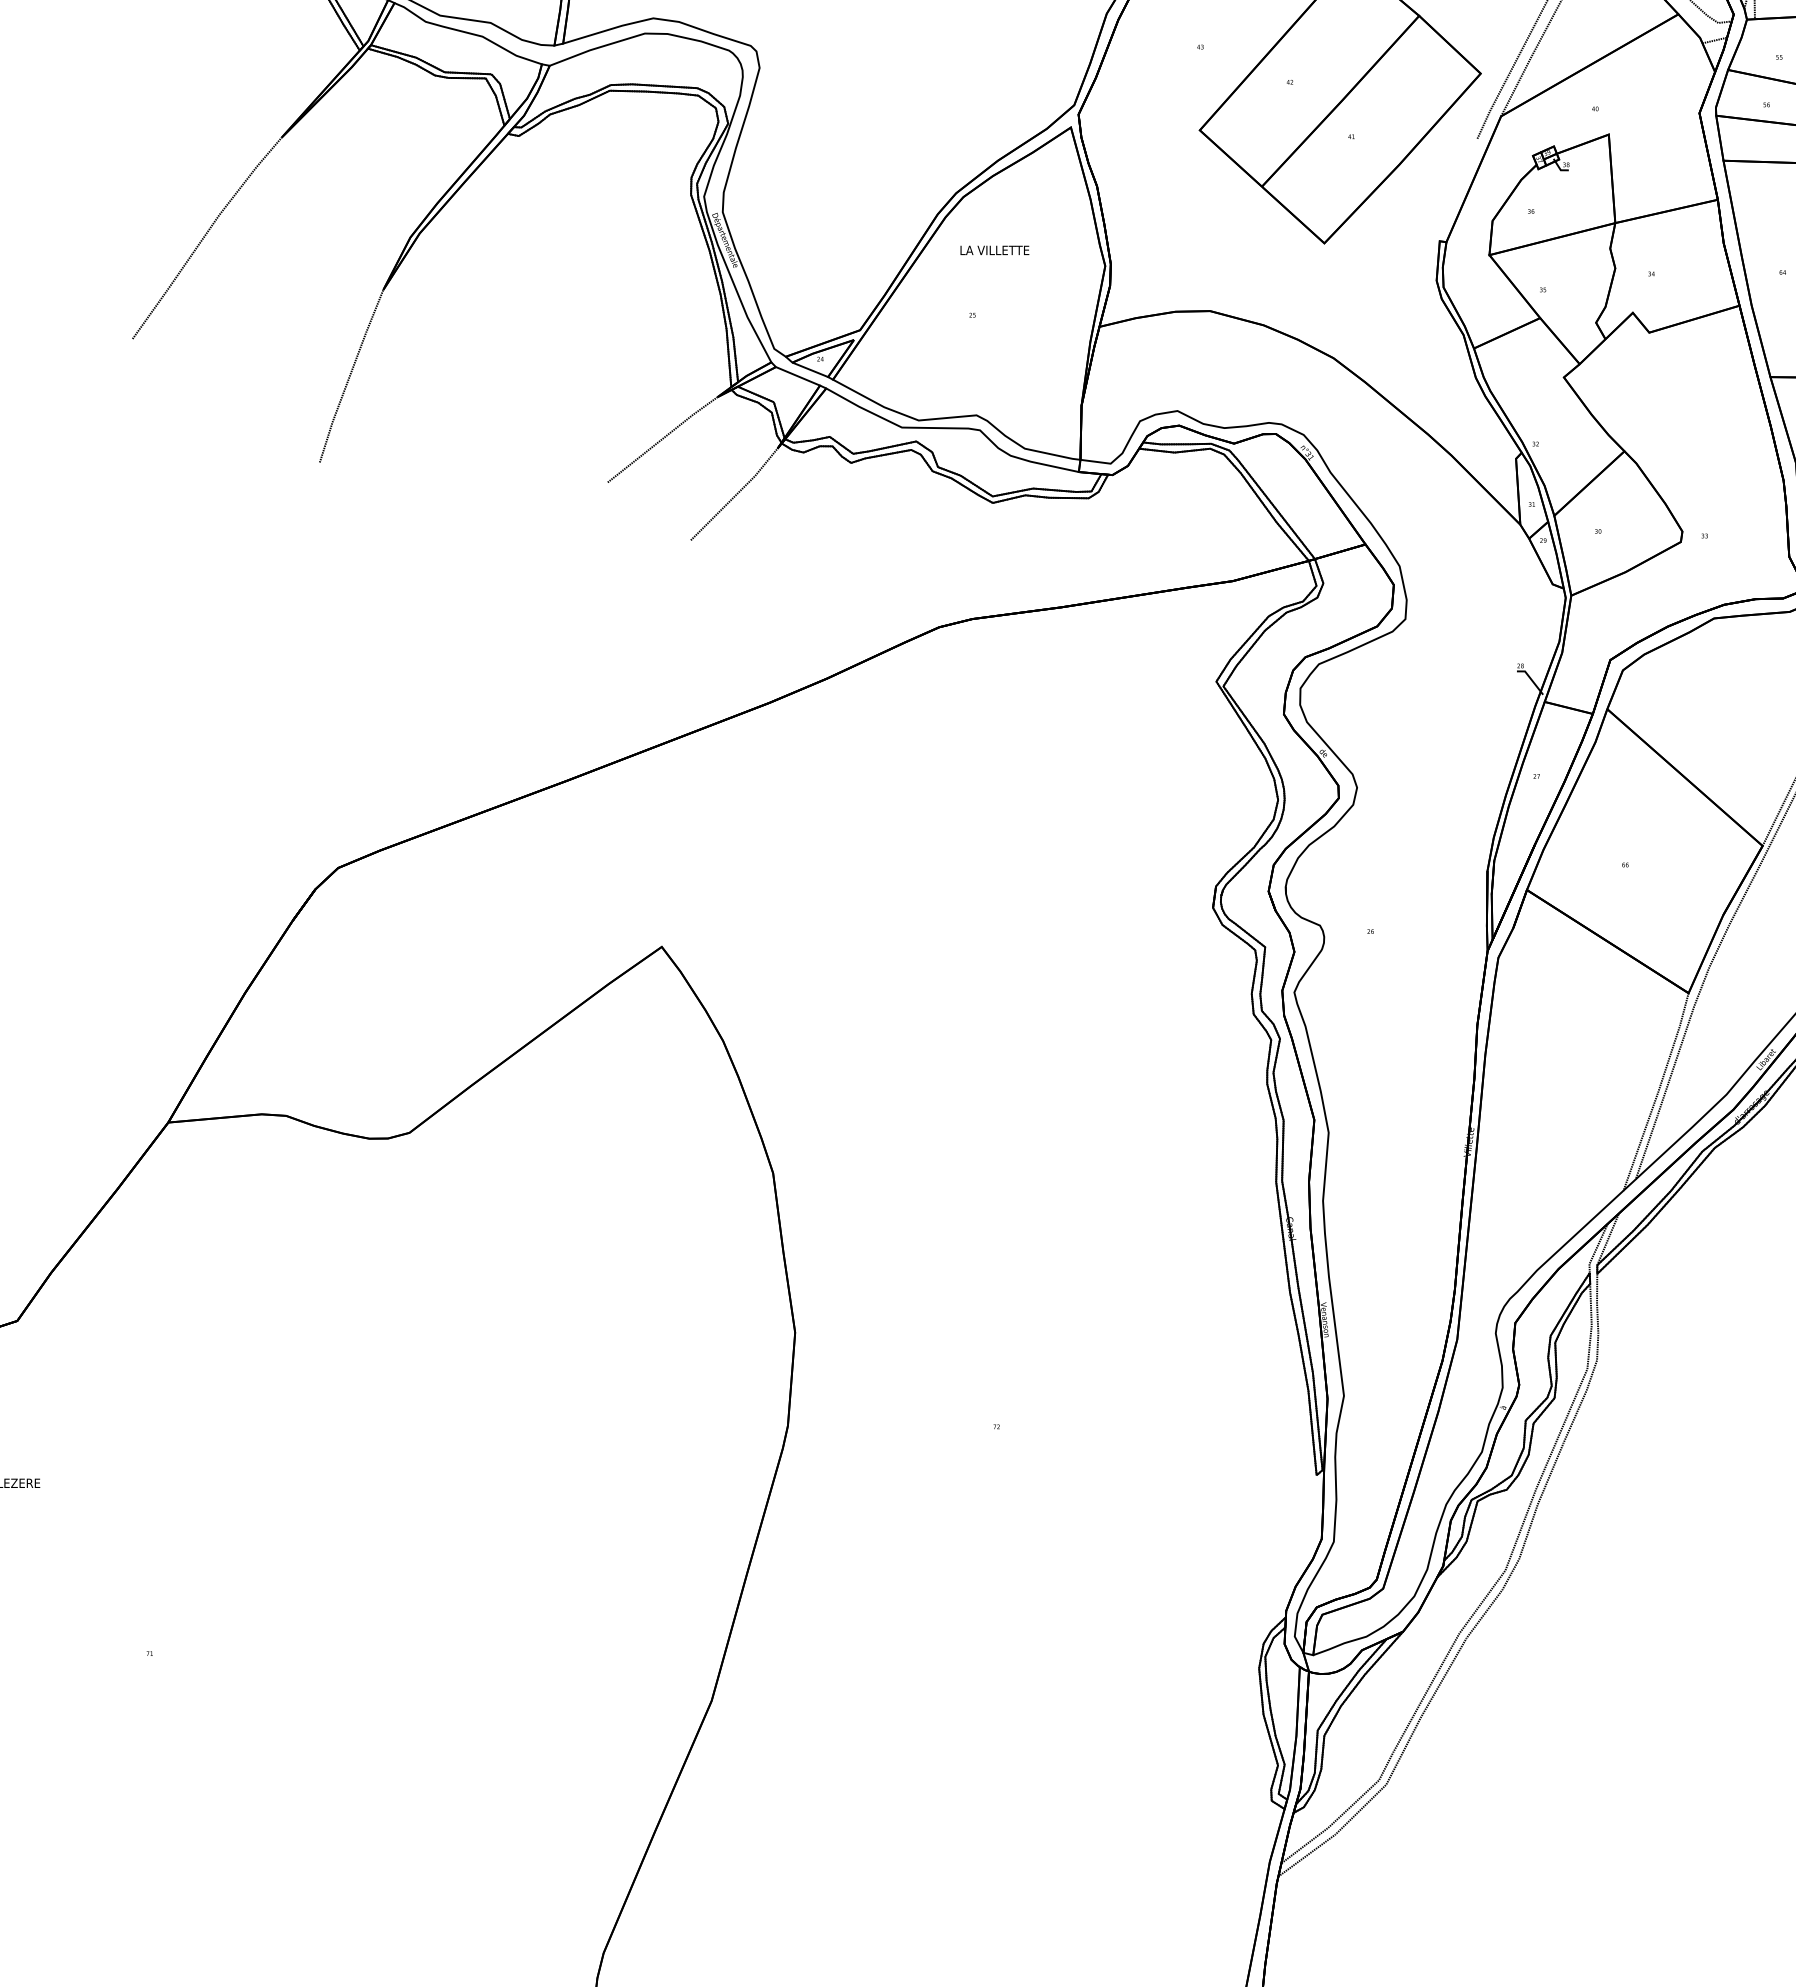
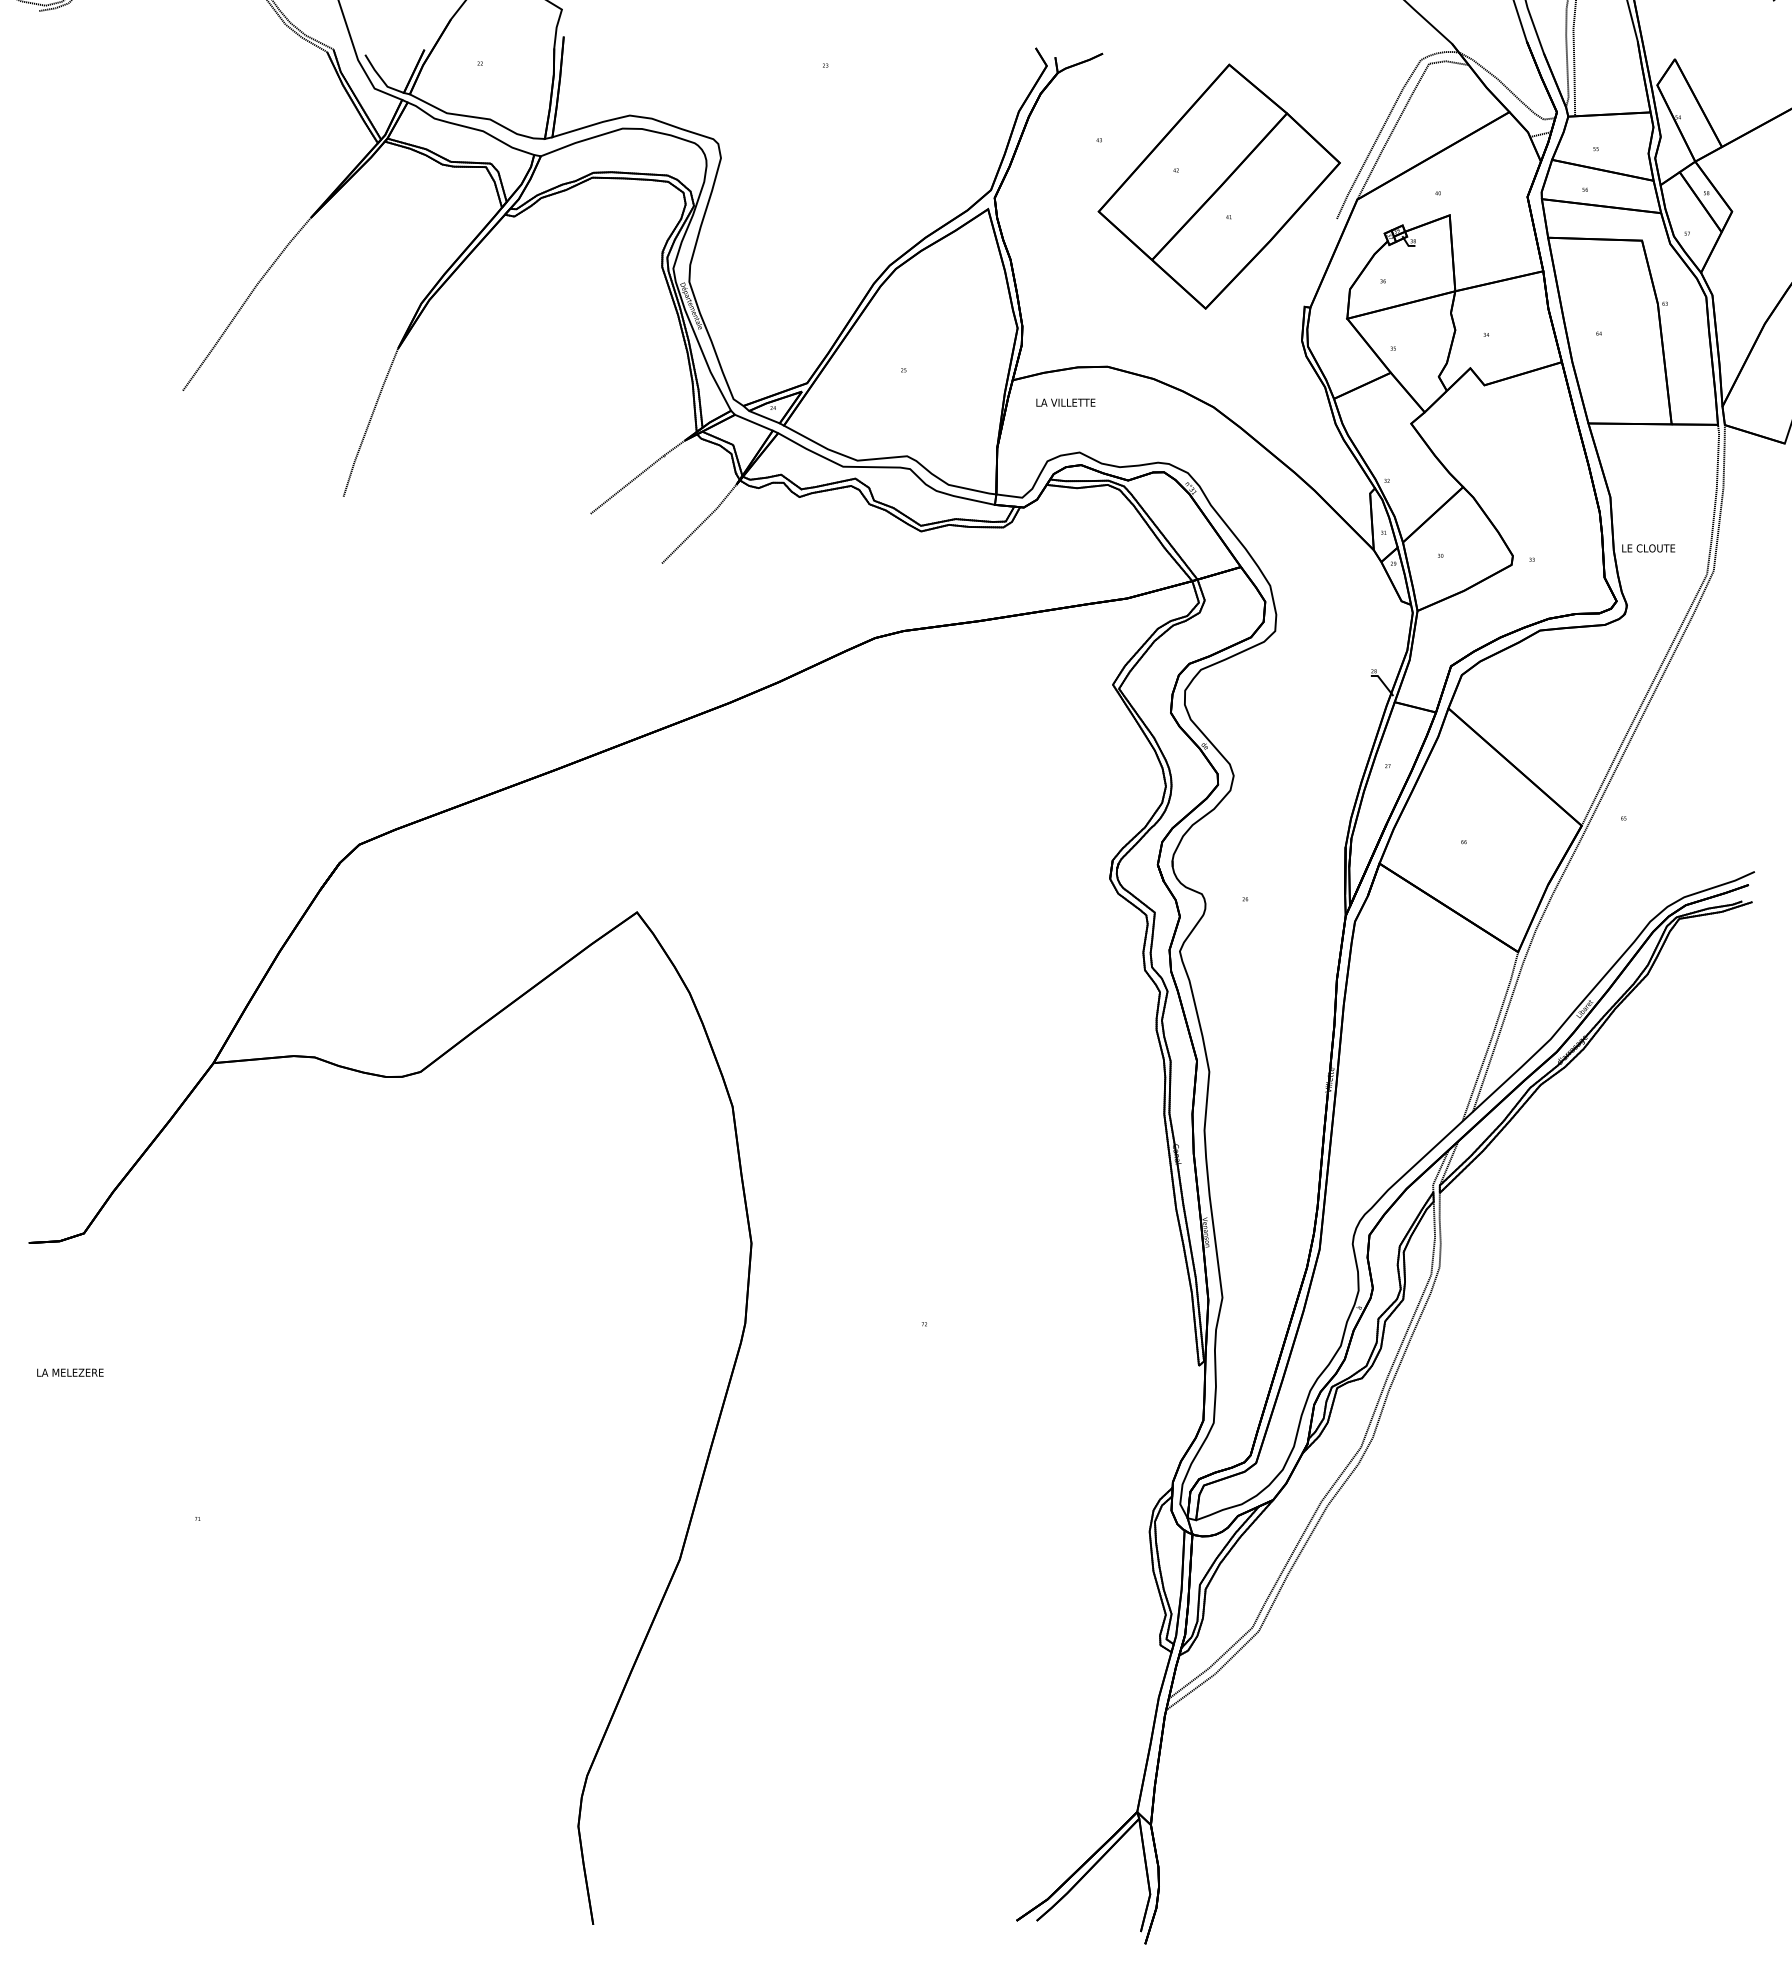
text: (994, 250) -> (1065, 402), moved

